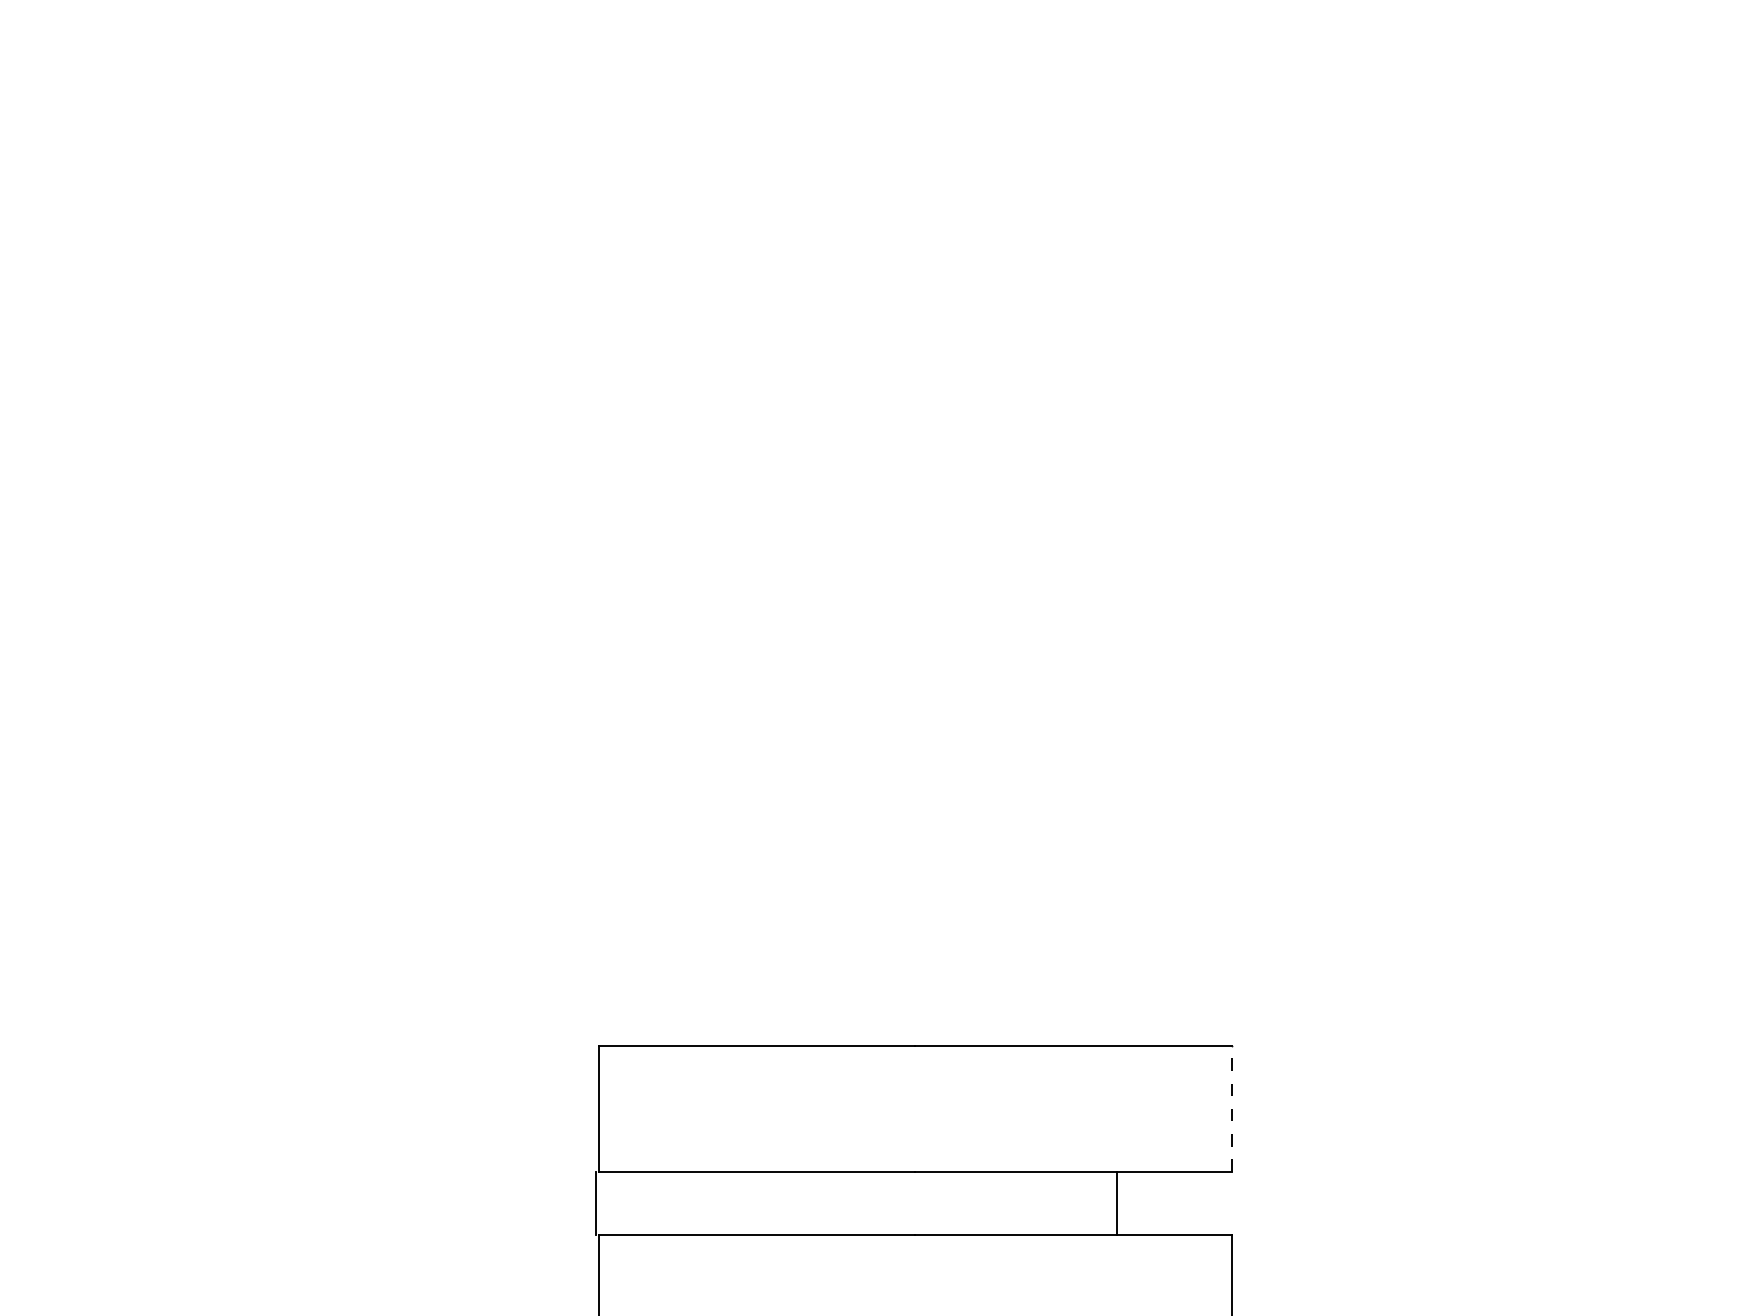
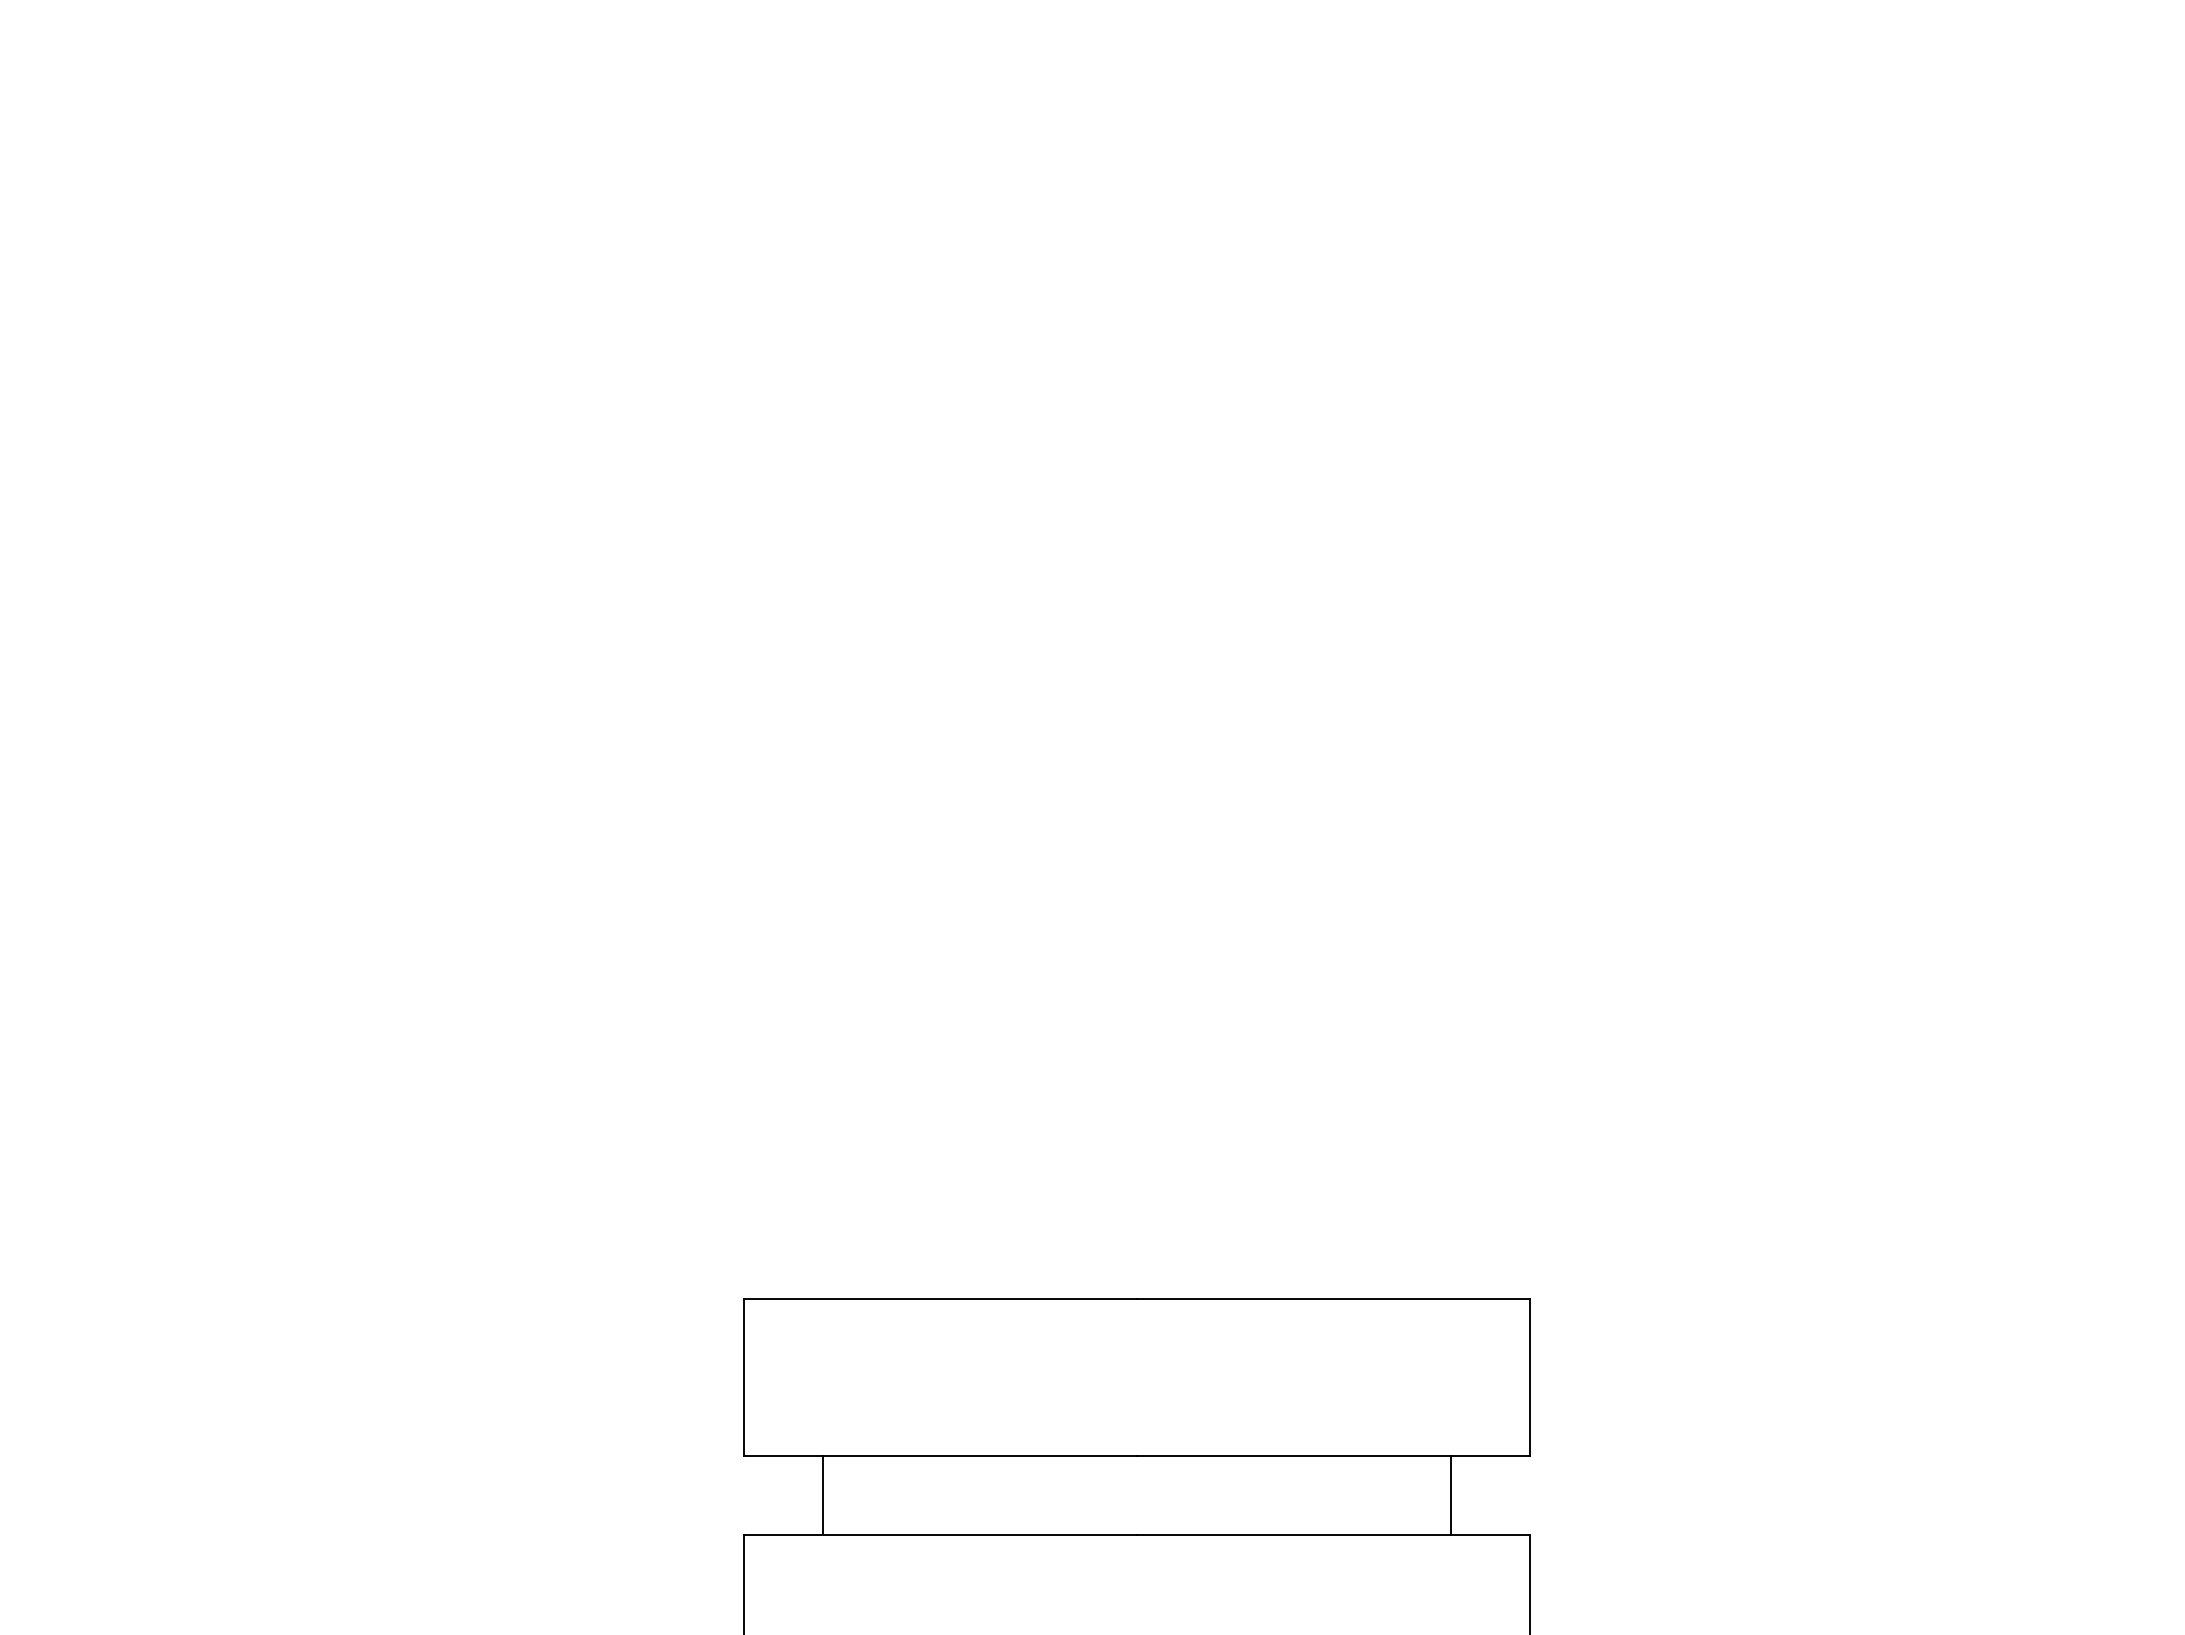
line: (1231, 1108) -> (1529, 1377), dashed -> solid
line: (595, 1203) -> (822, 1495), moved
line: (1117, 1203) -> (1451, 1495), moved

